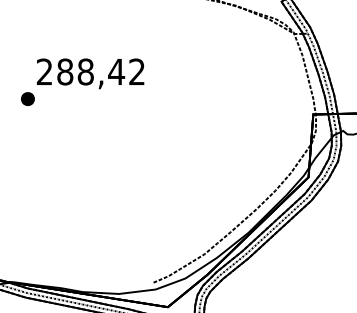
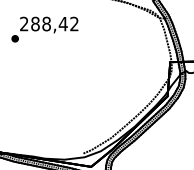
text: (81, 81) -> (44, 29), moved

